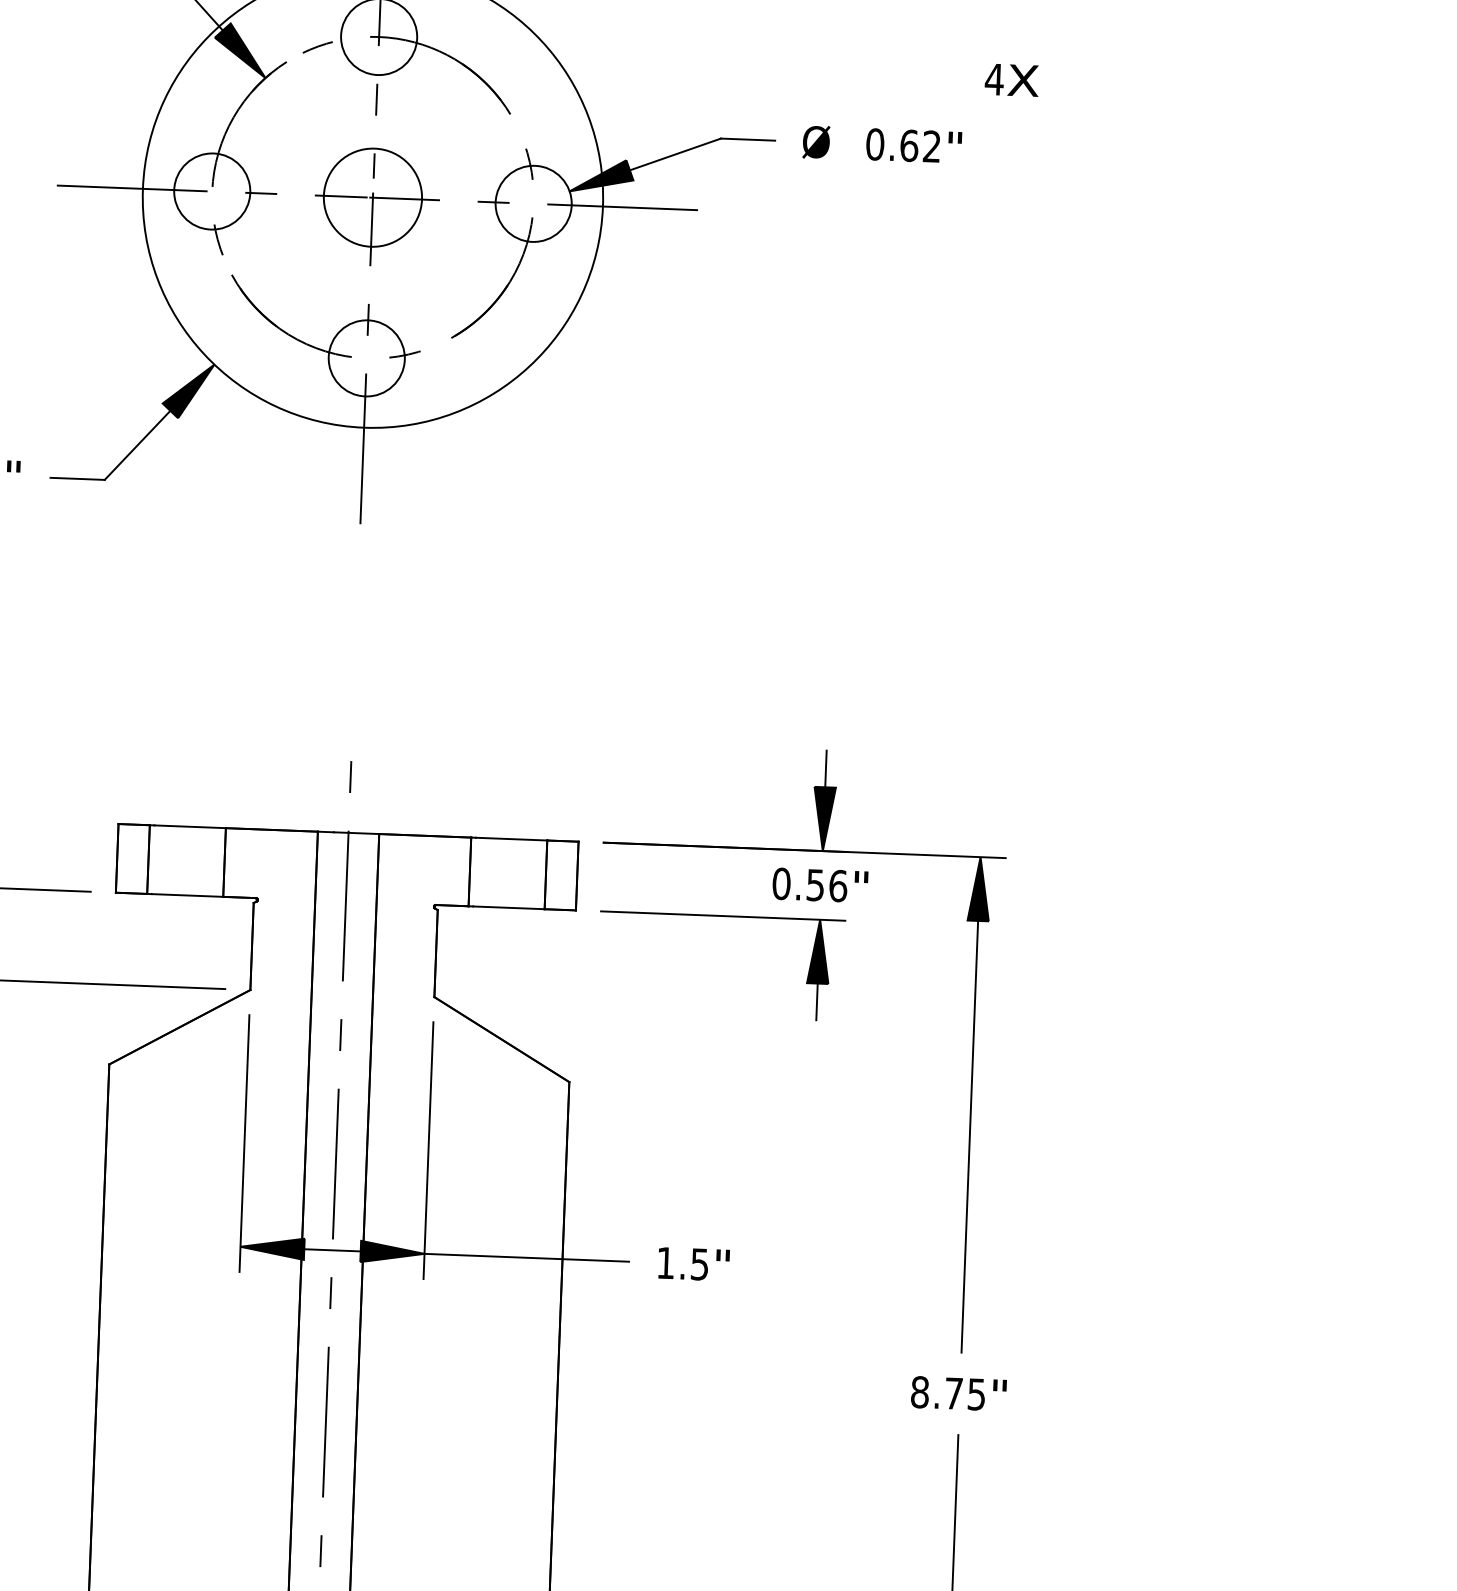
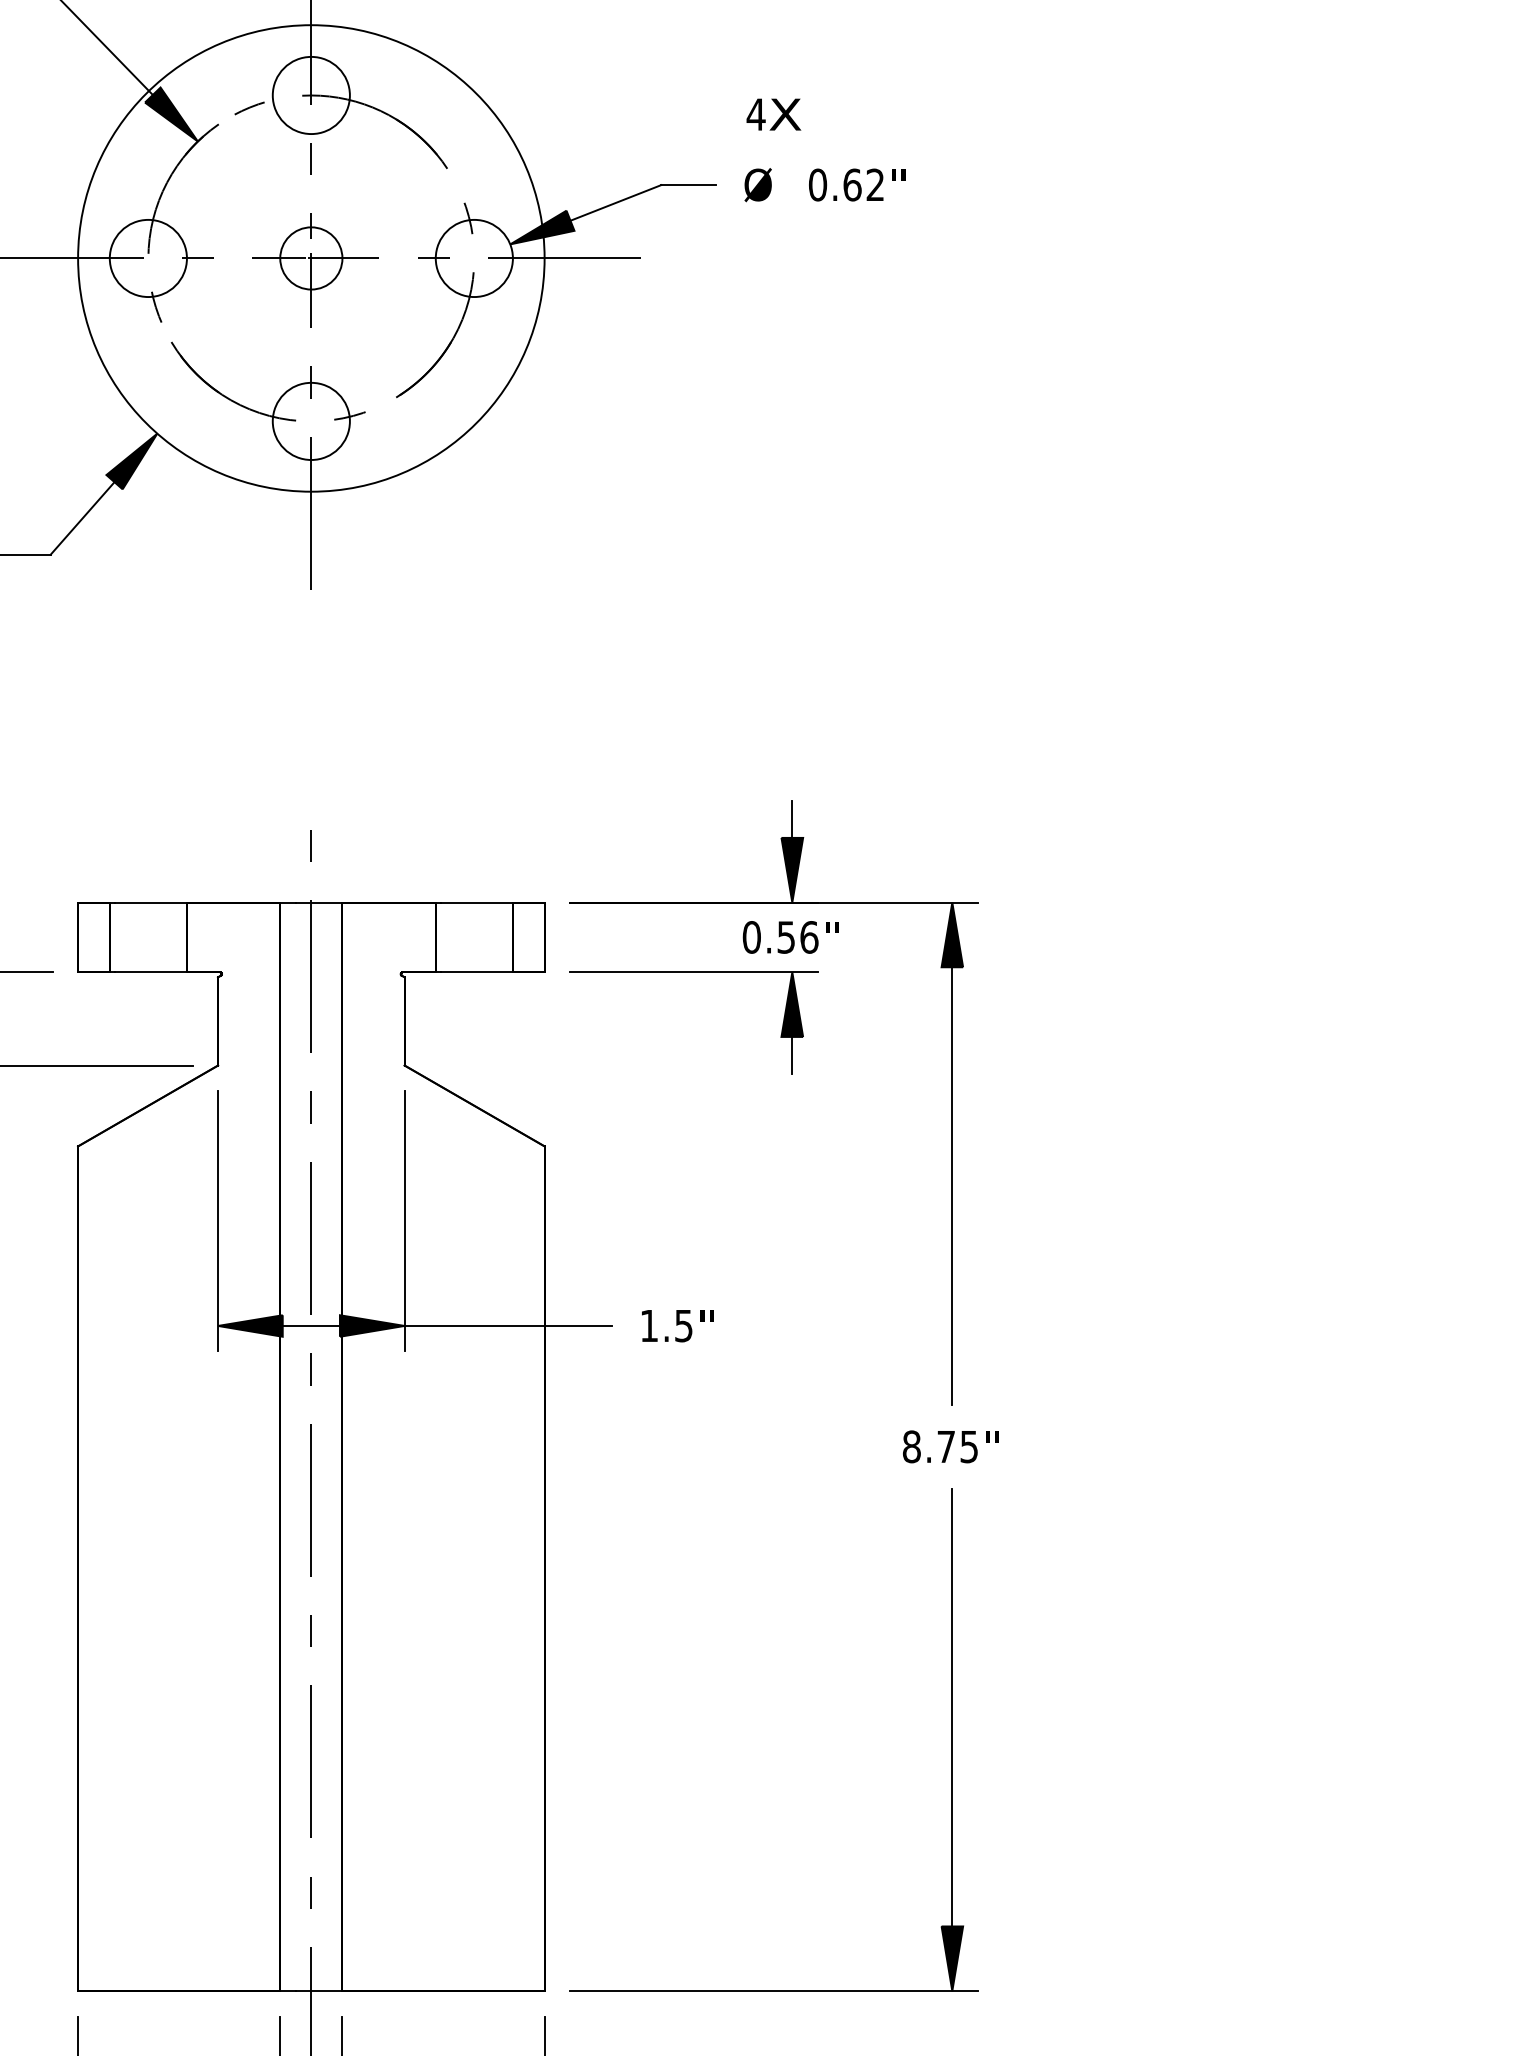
text: (1011, 80) -> (773, 114), moved
circle: (373, 197) -> (311, 258), size x0.62

